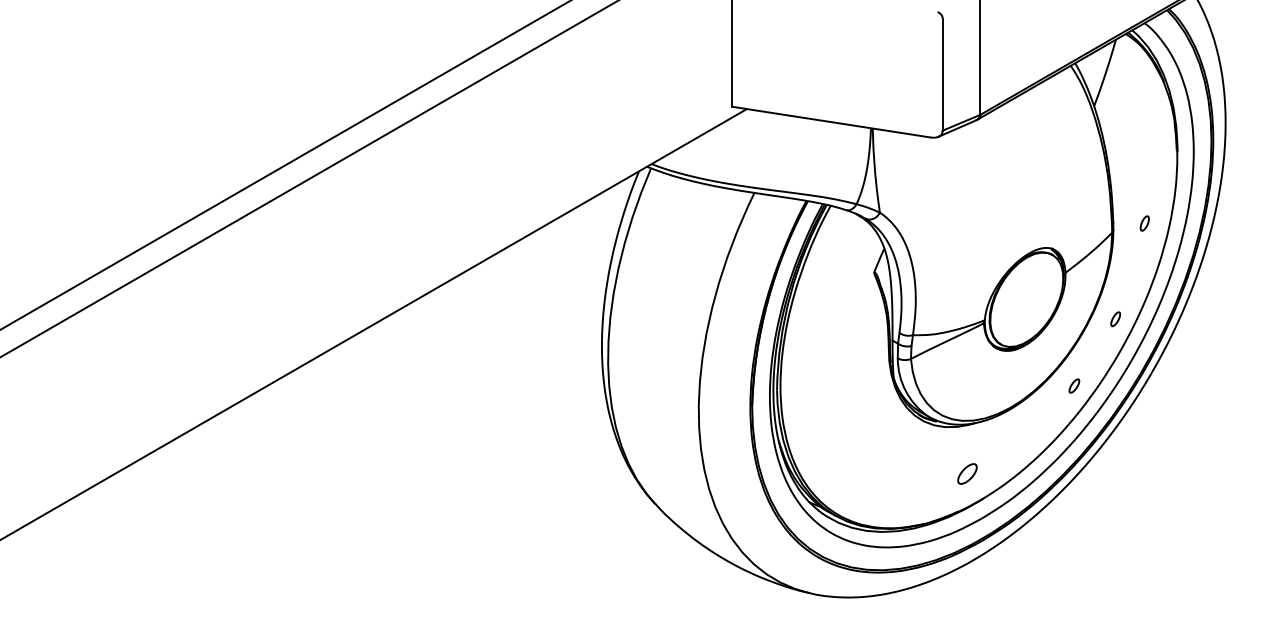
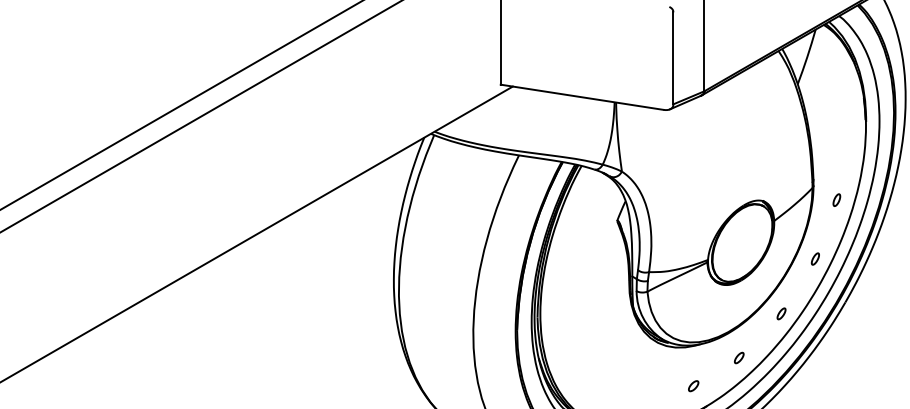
part: (1144, 223) -> (836, 200), moved
part: (1022, 439) -> (738, 357), added
part: (966, 474) -> (693, 386), size x0.62

